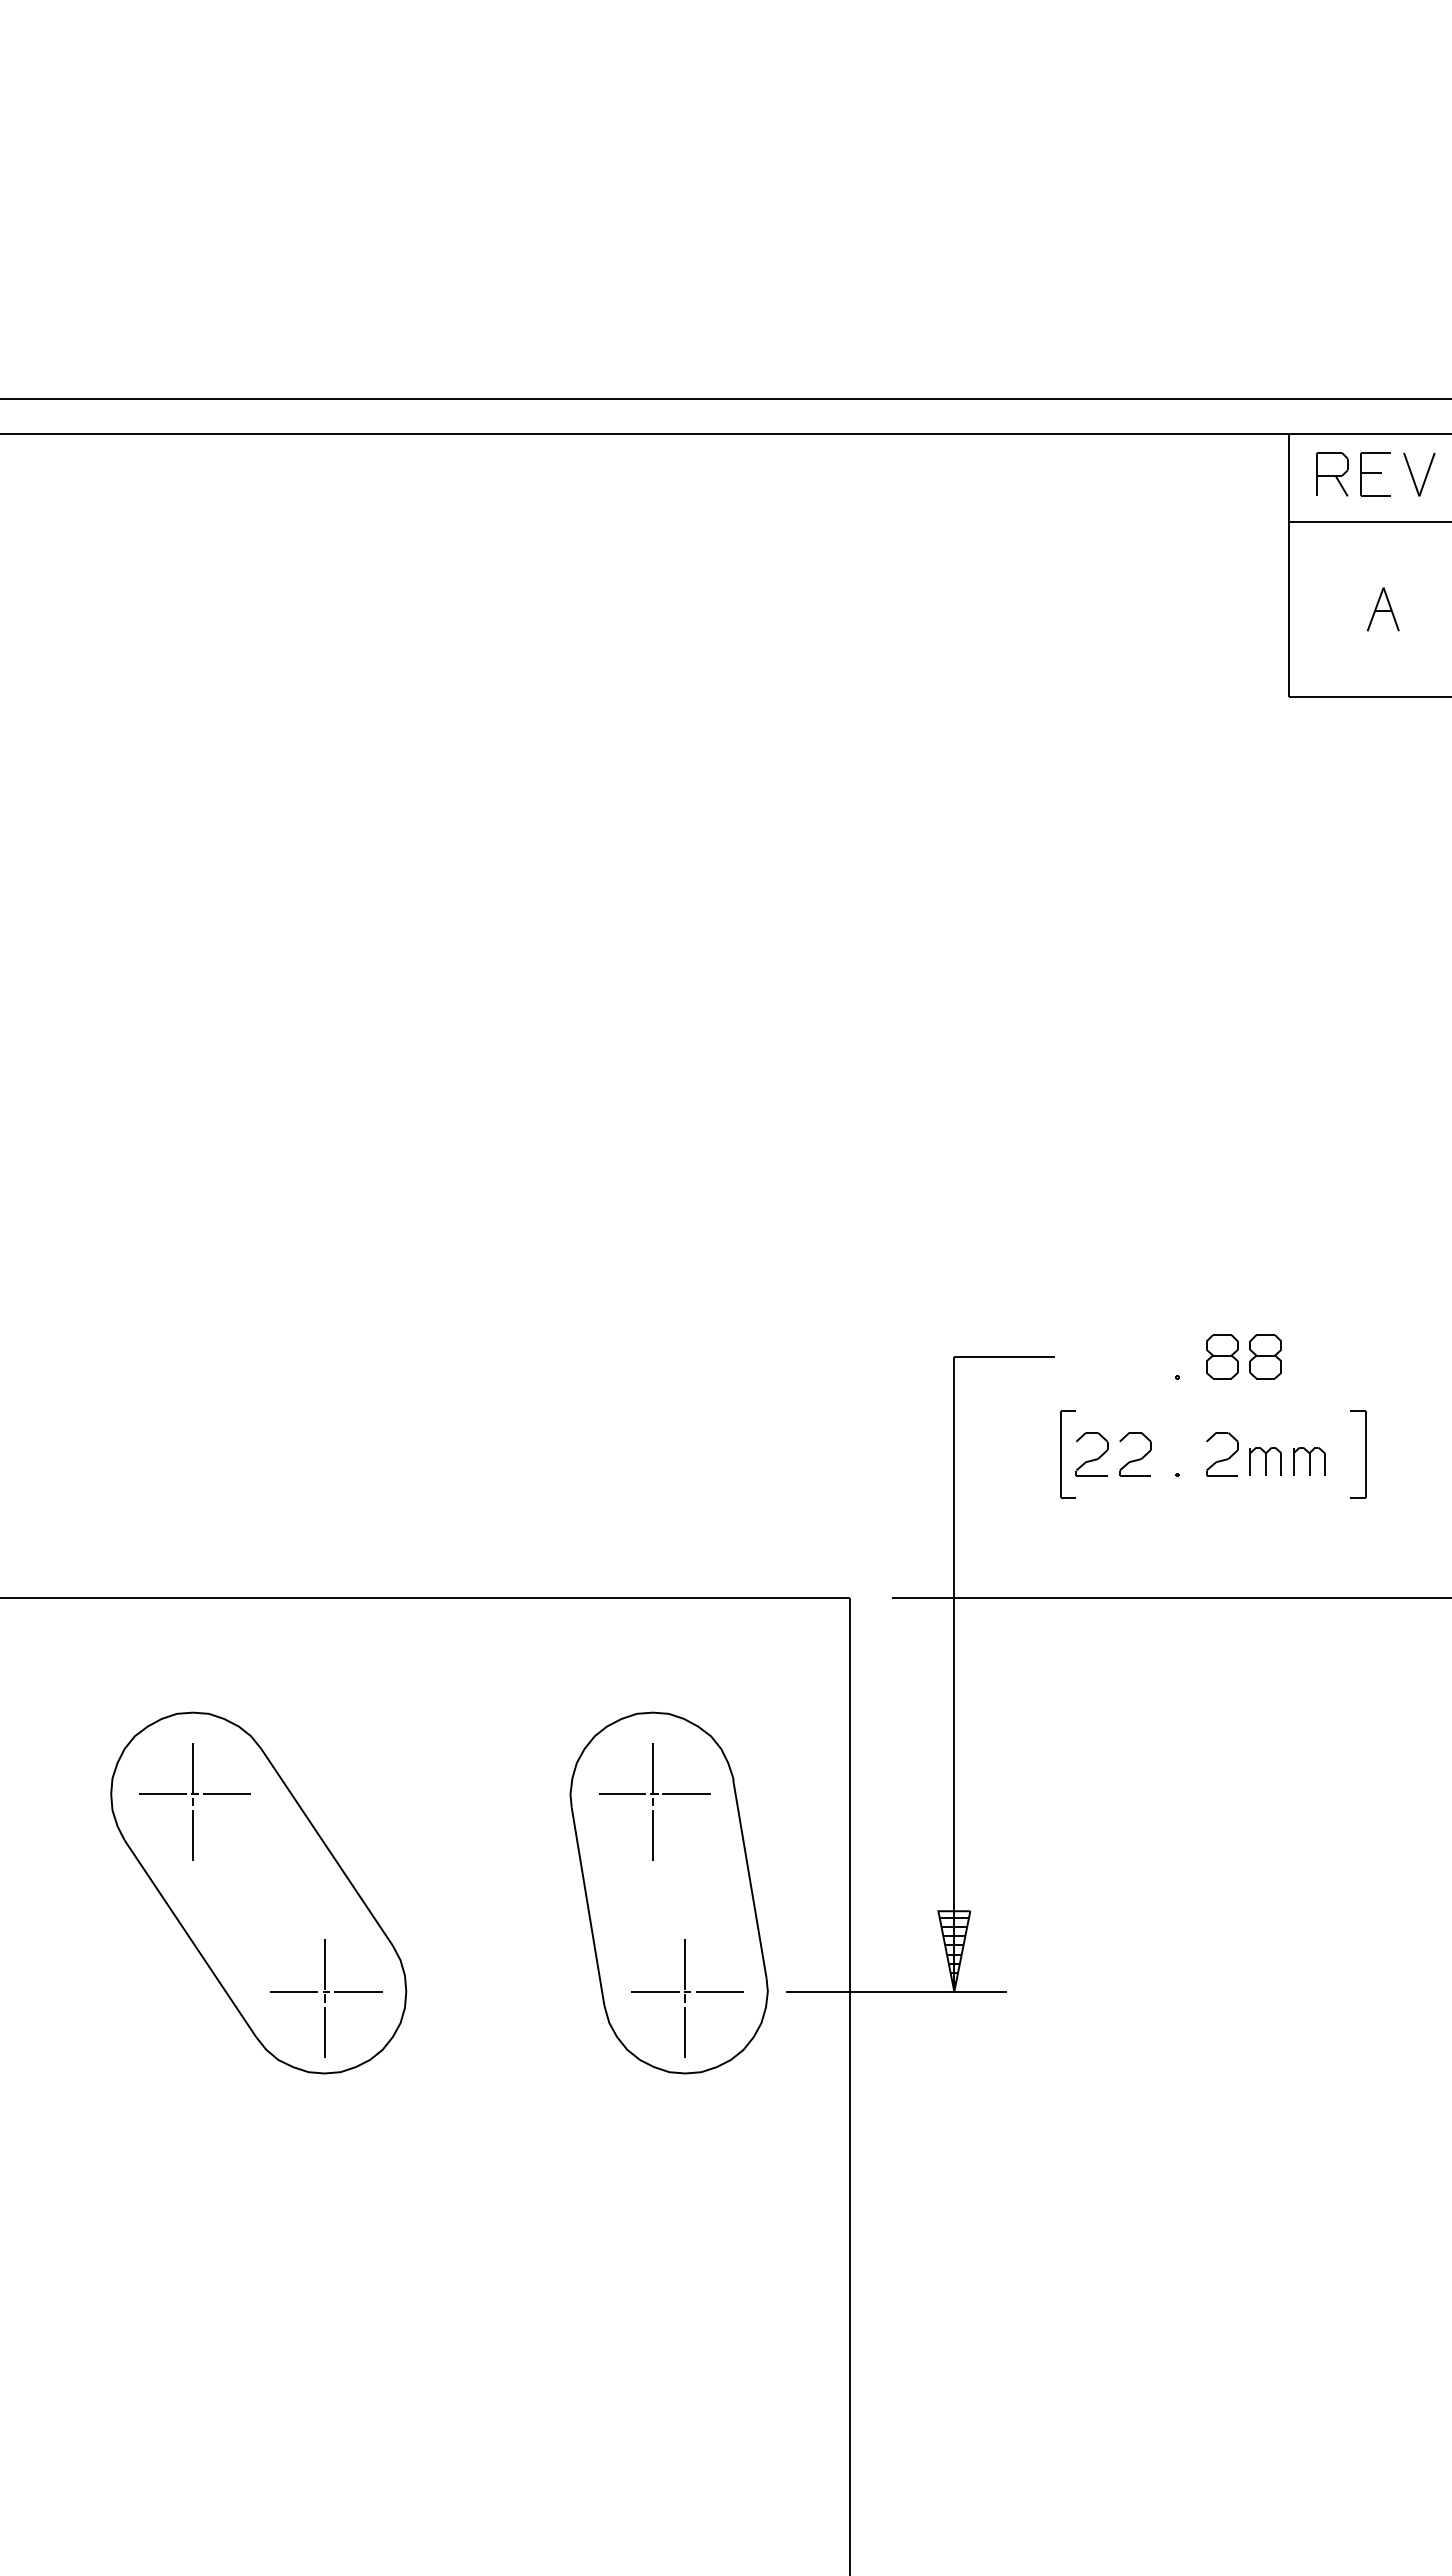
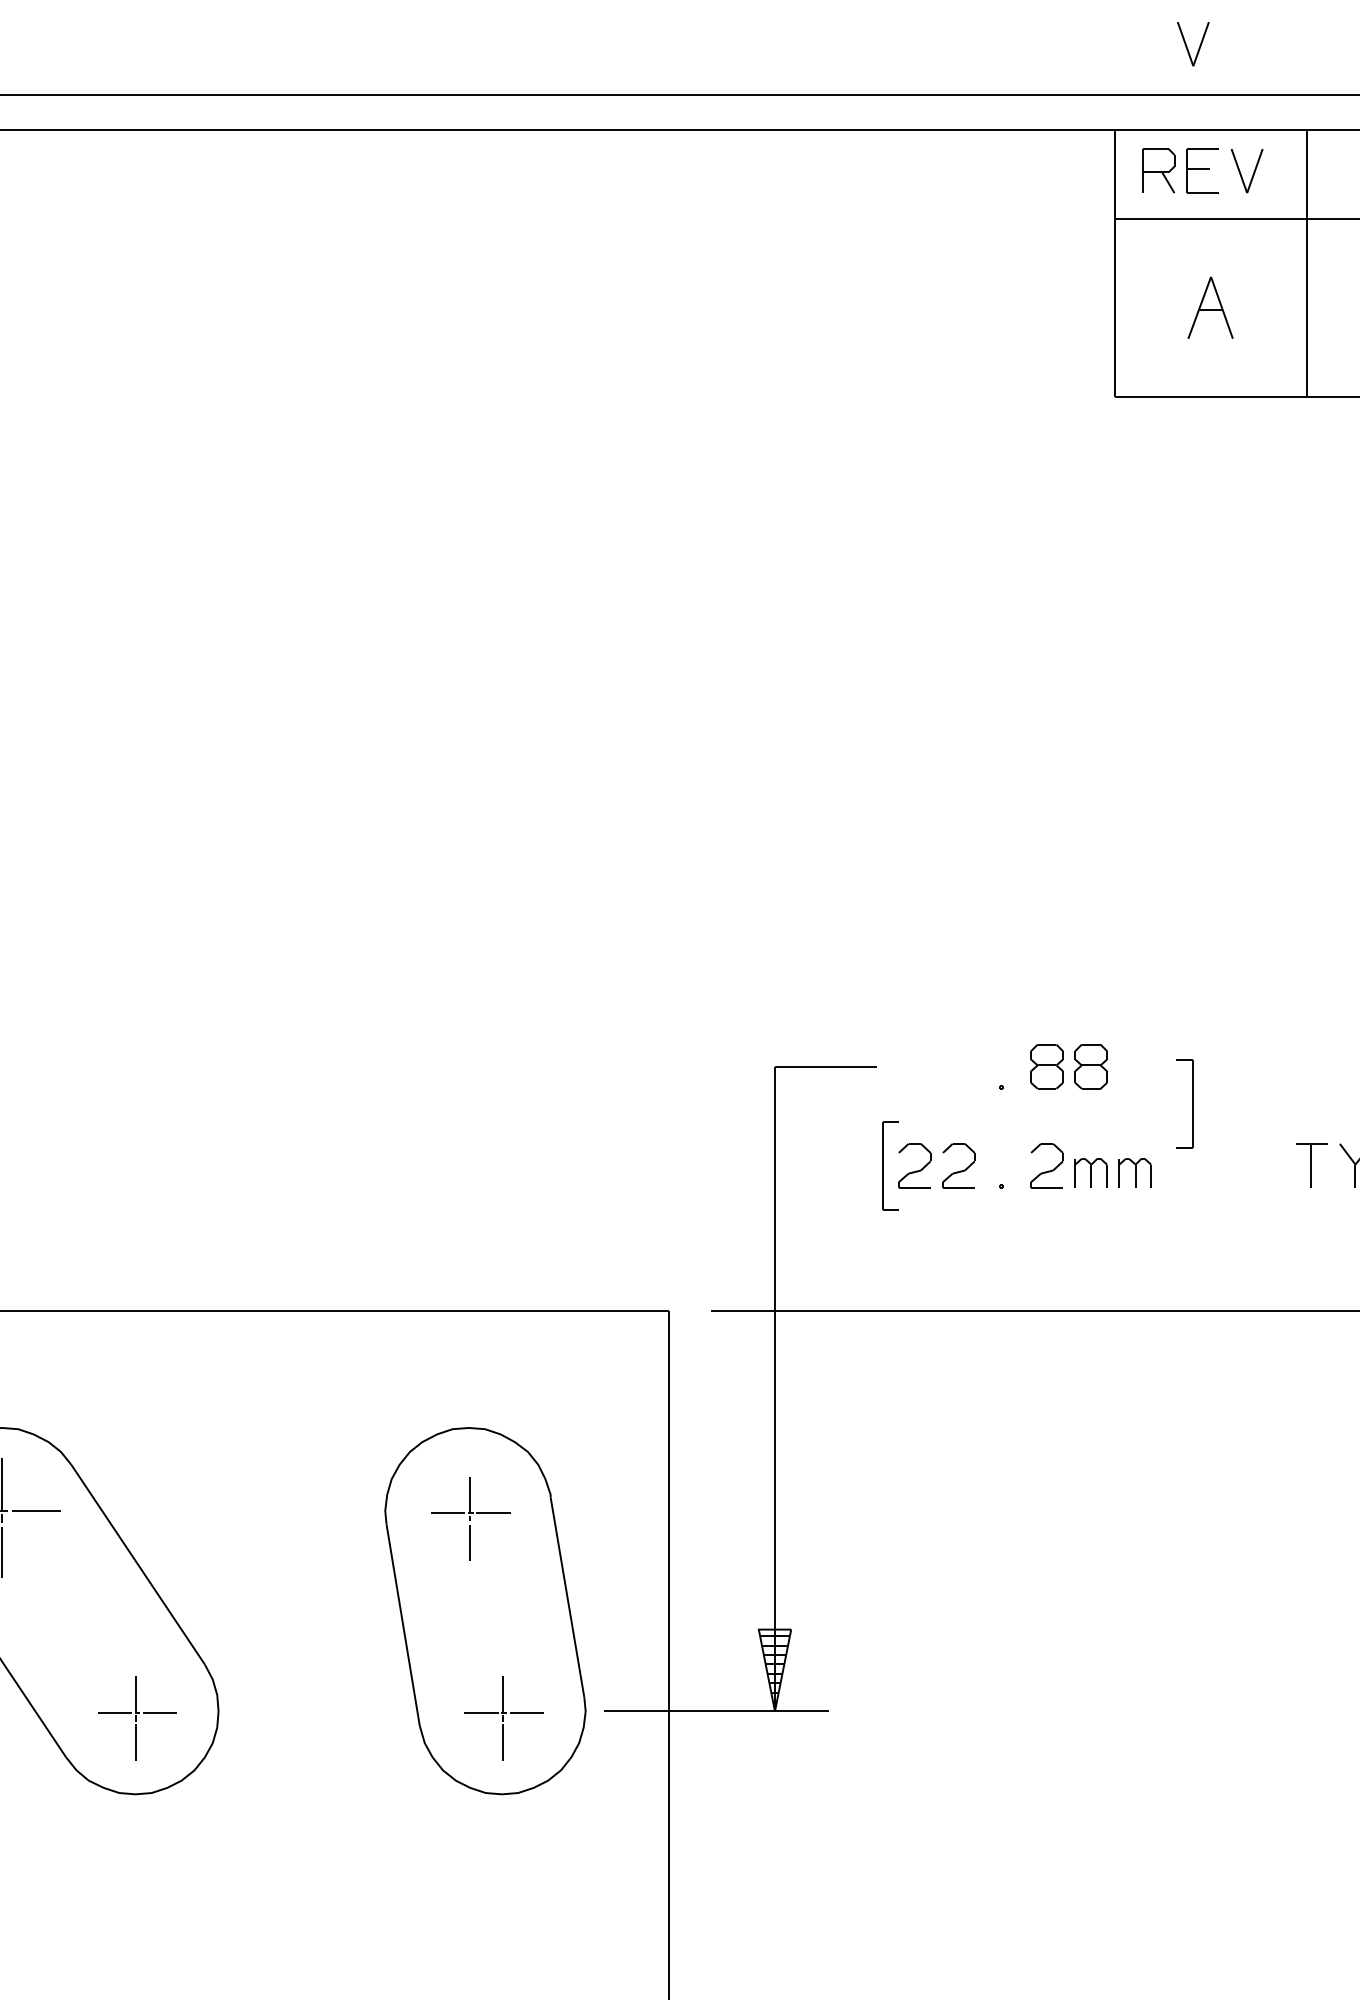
part: (1372, 350) -> (1199, 44), added
part: (1382, 609) -> (1209, 307), size x1.4
part: (1365, 1454) -> (1192, 1103), moved
part: (654, 1801) -> (470, 1518), size x0.7
part: (326, 1998) -> (137, 1718), size x0.7
part: (687, 1998) -> (504, 1718), size x0.7

